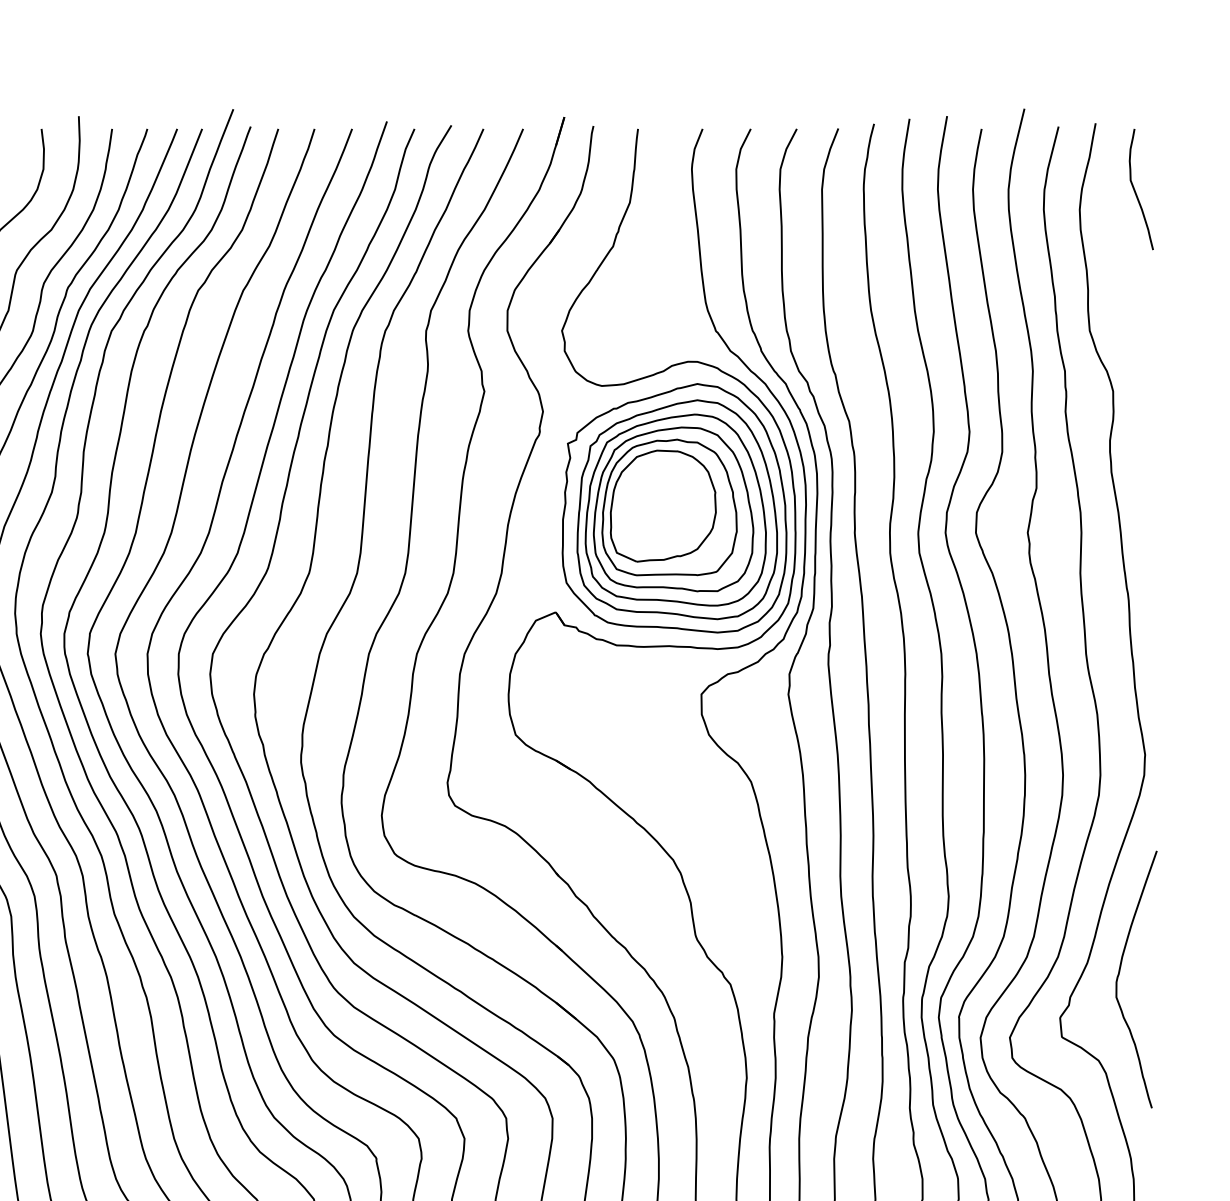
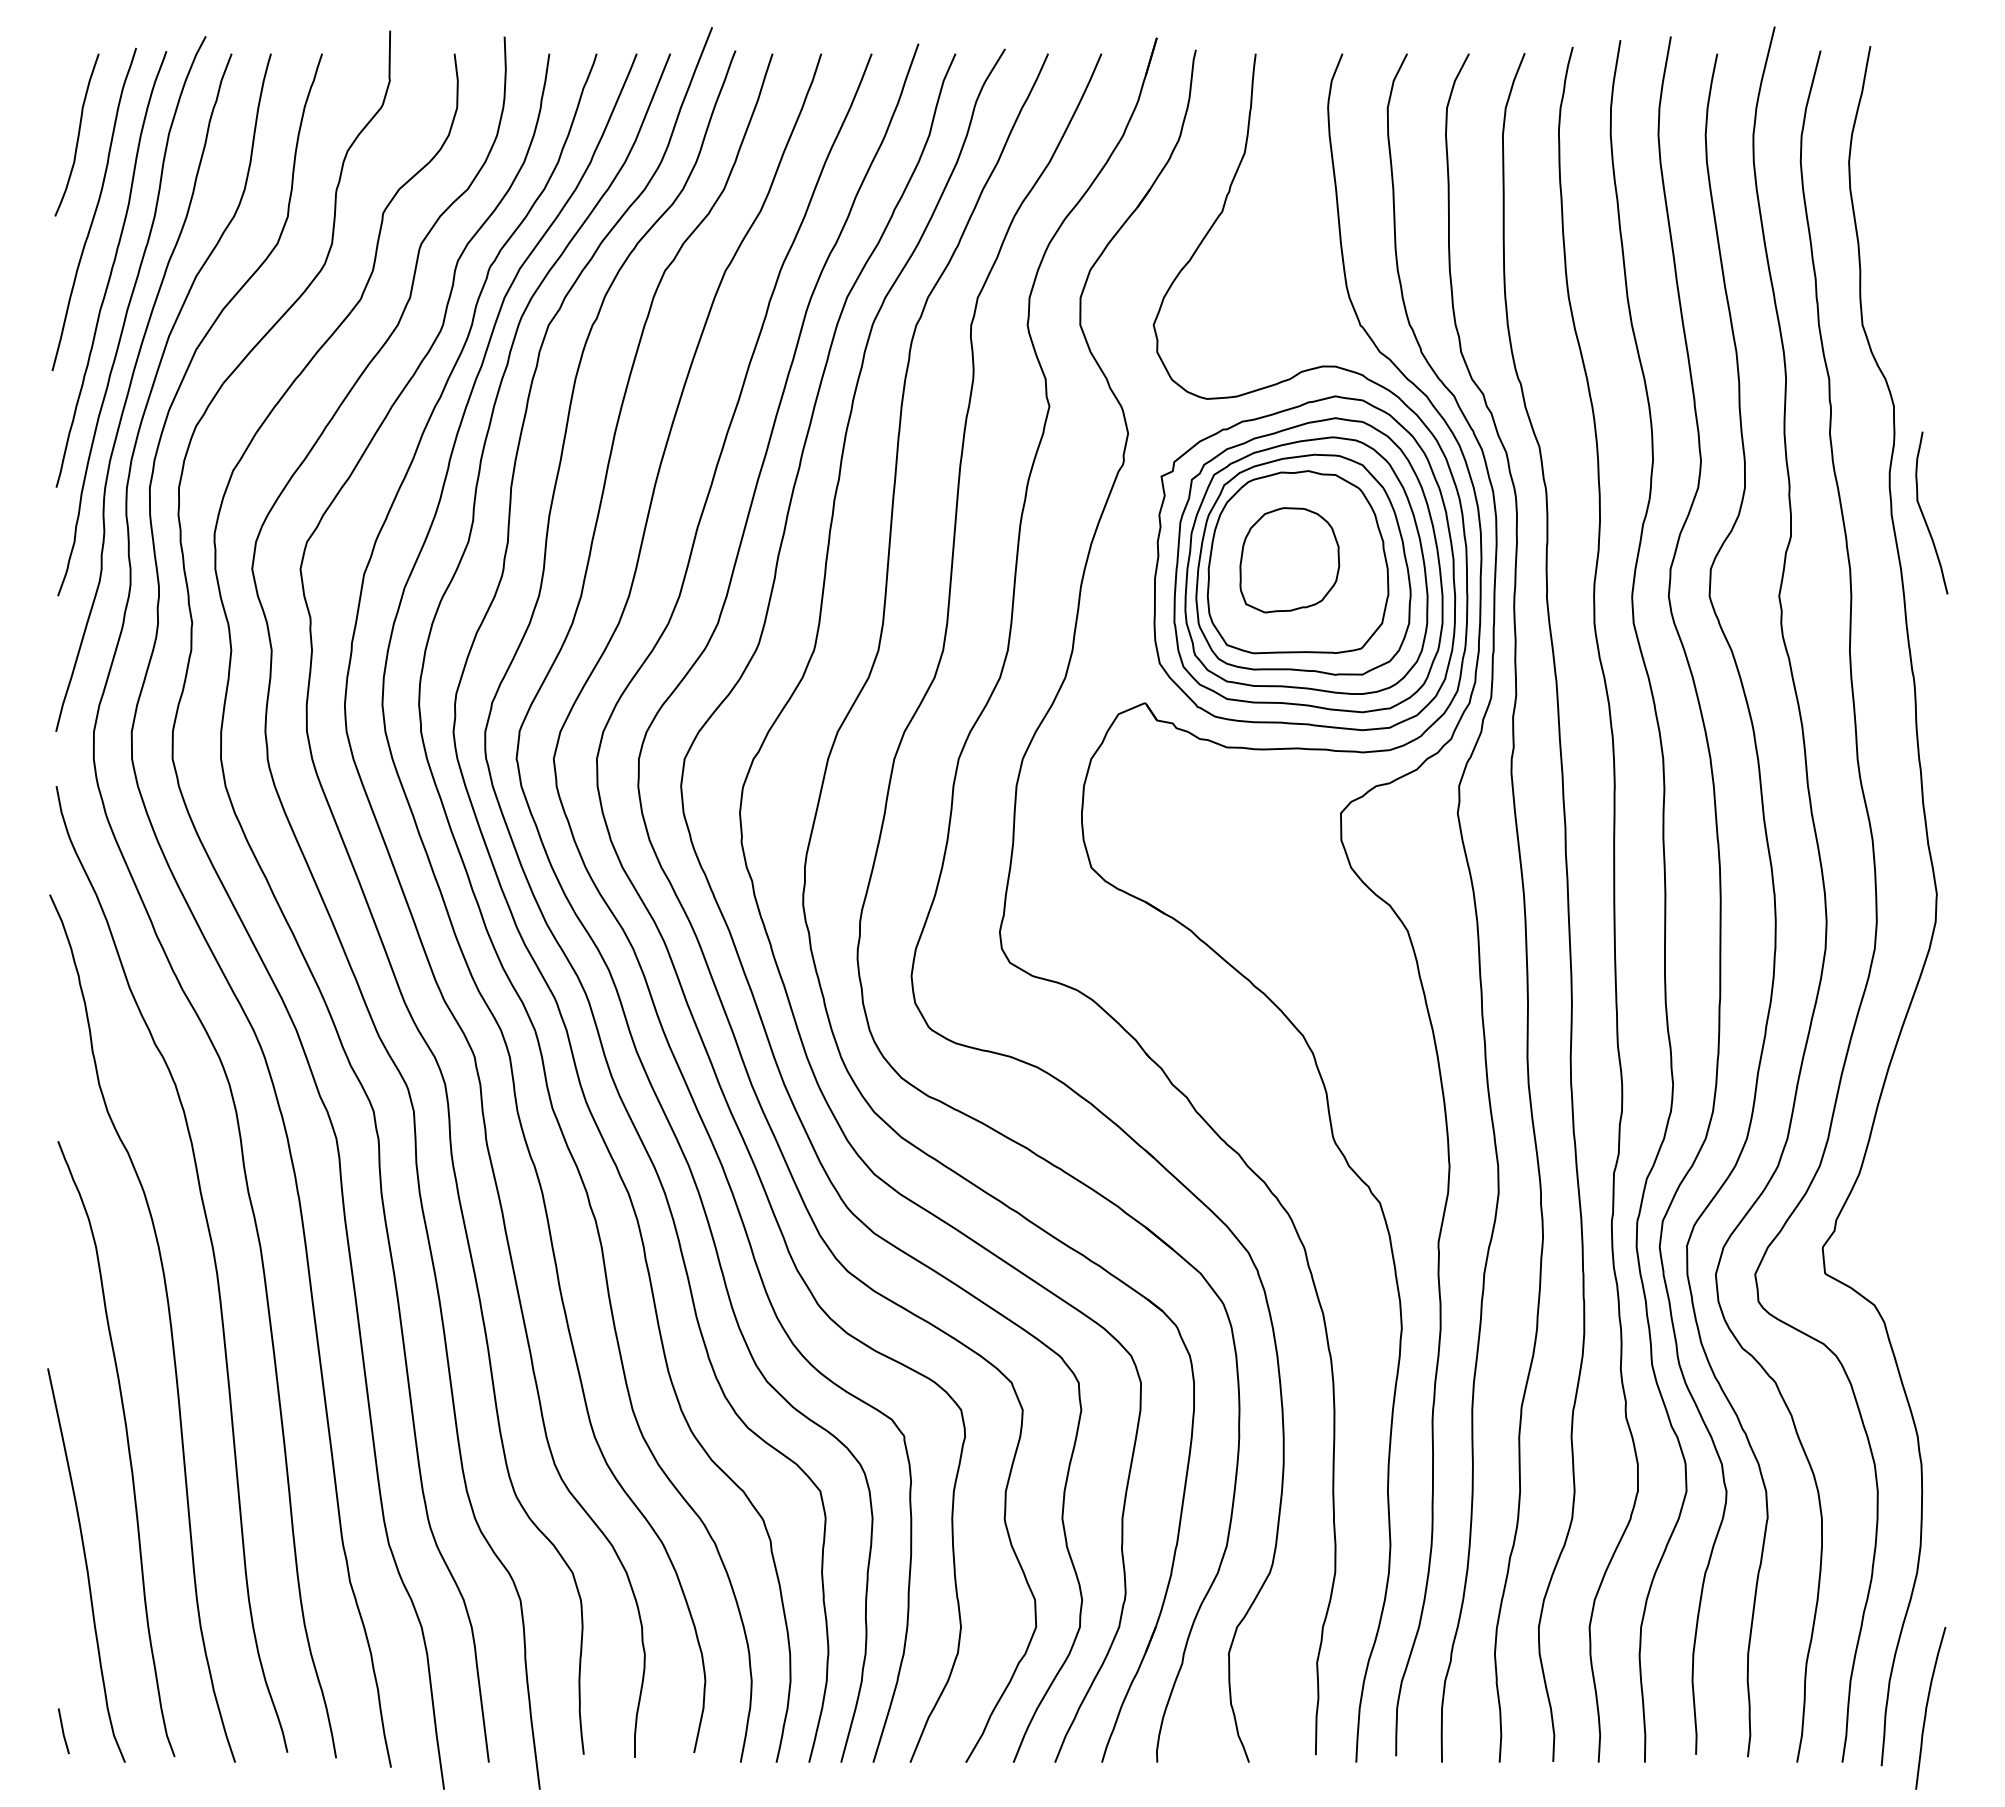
curve: (1135, 191) -> (1924, 515), moved
part: (663, 505) -> (1289, 559), size x0.7
curve: (1119, 974) -> (1902, 1189), removed

